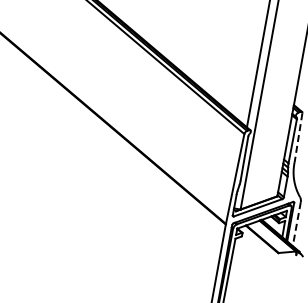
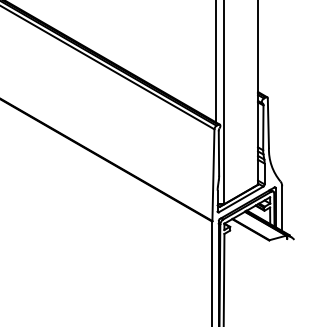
line: (298, 137) -> (268, 123), dashed -> solid
line: (296, 225) -> (282, 209), dashed -> solid

